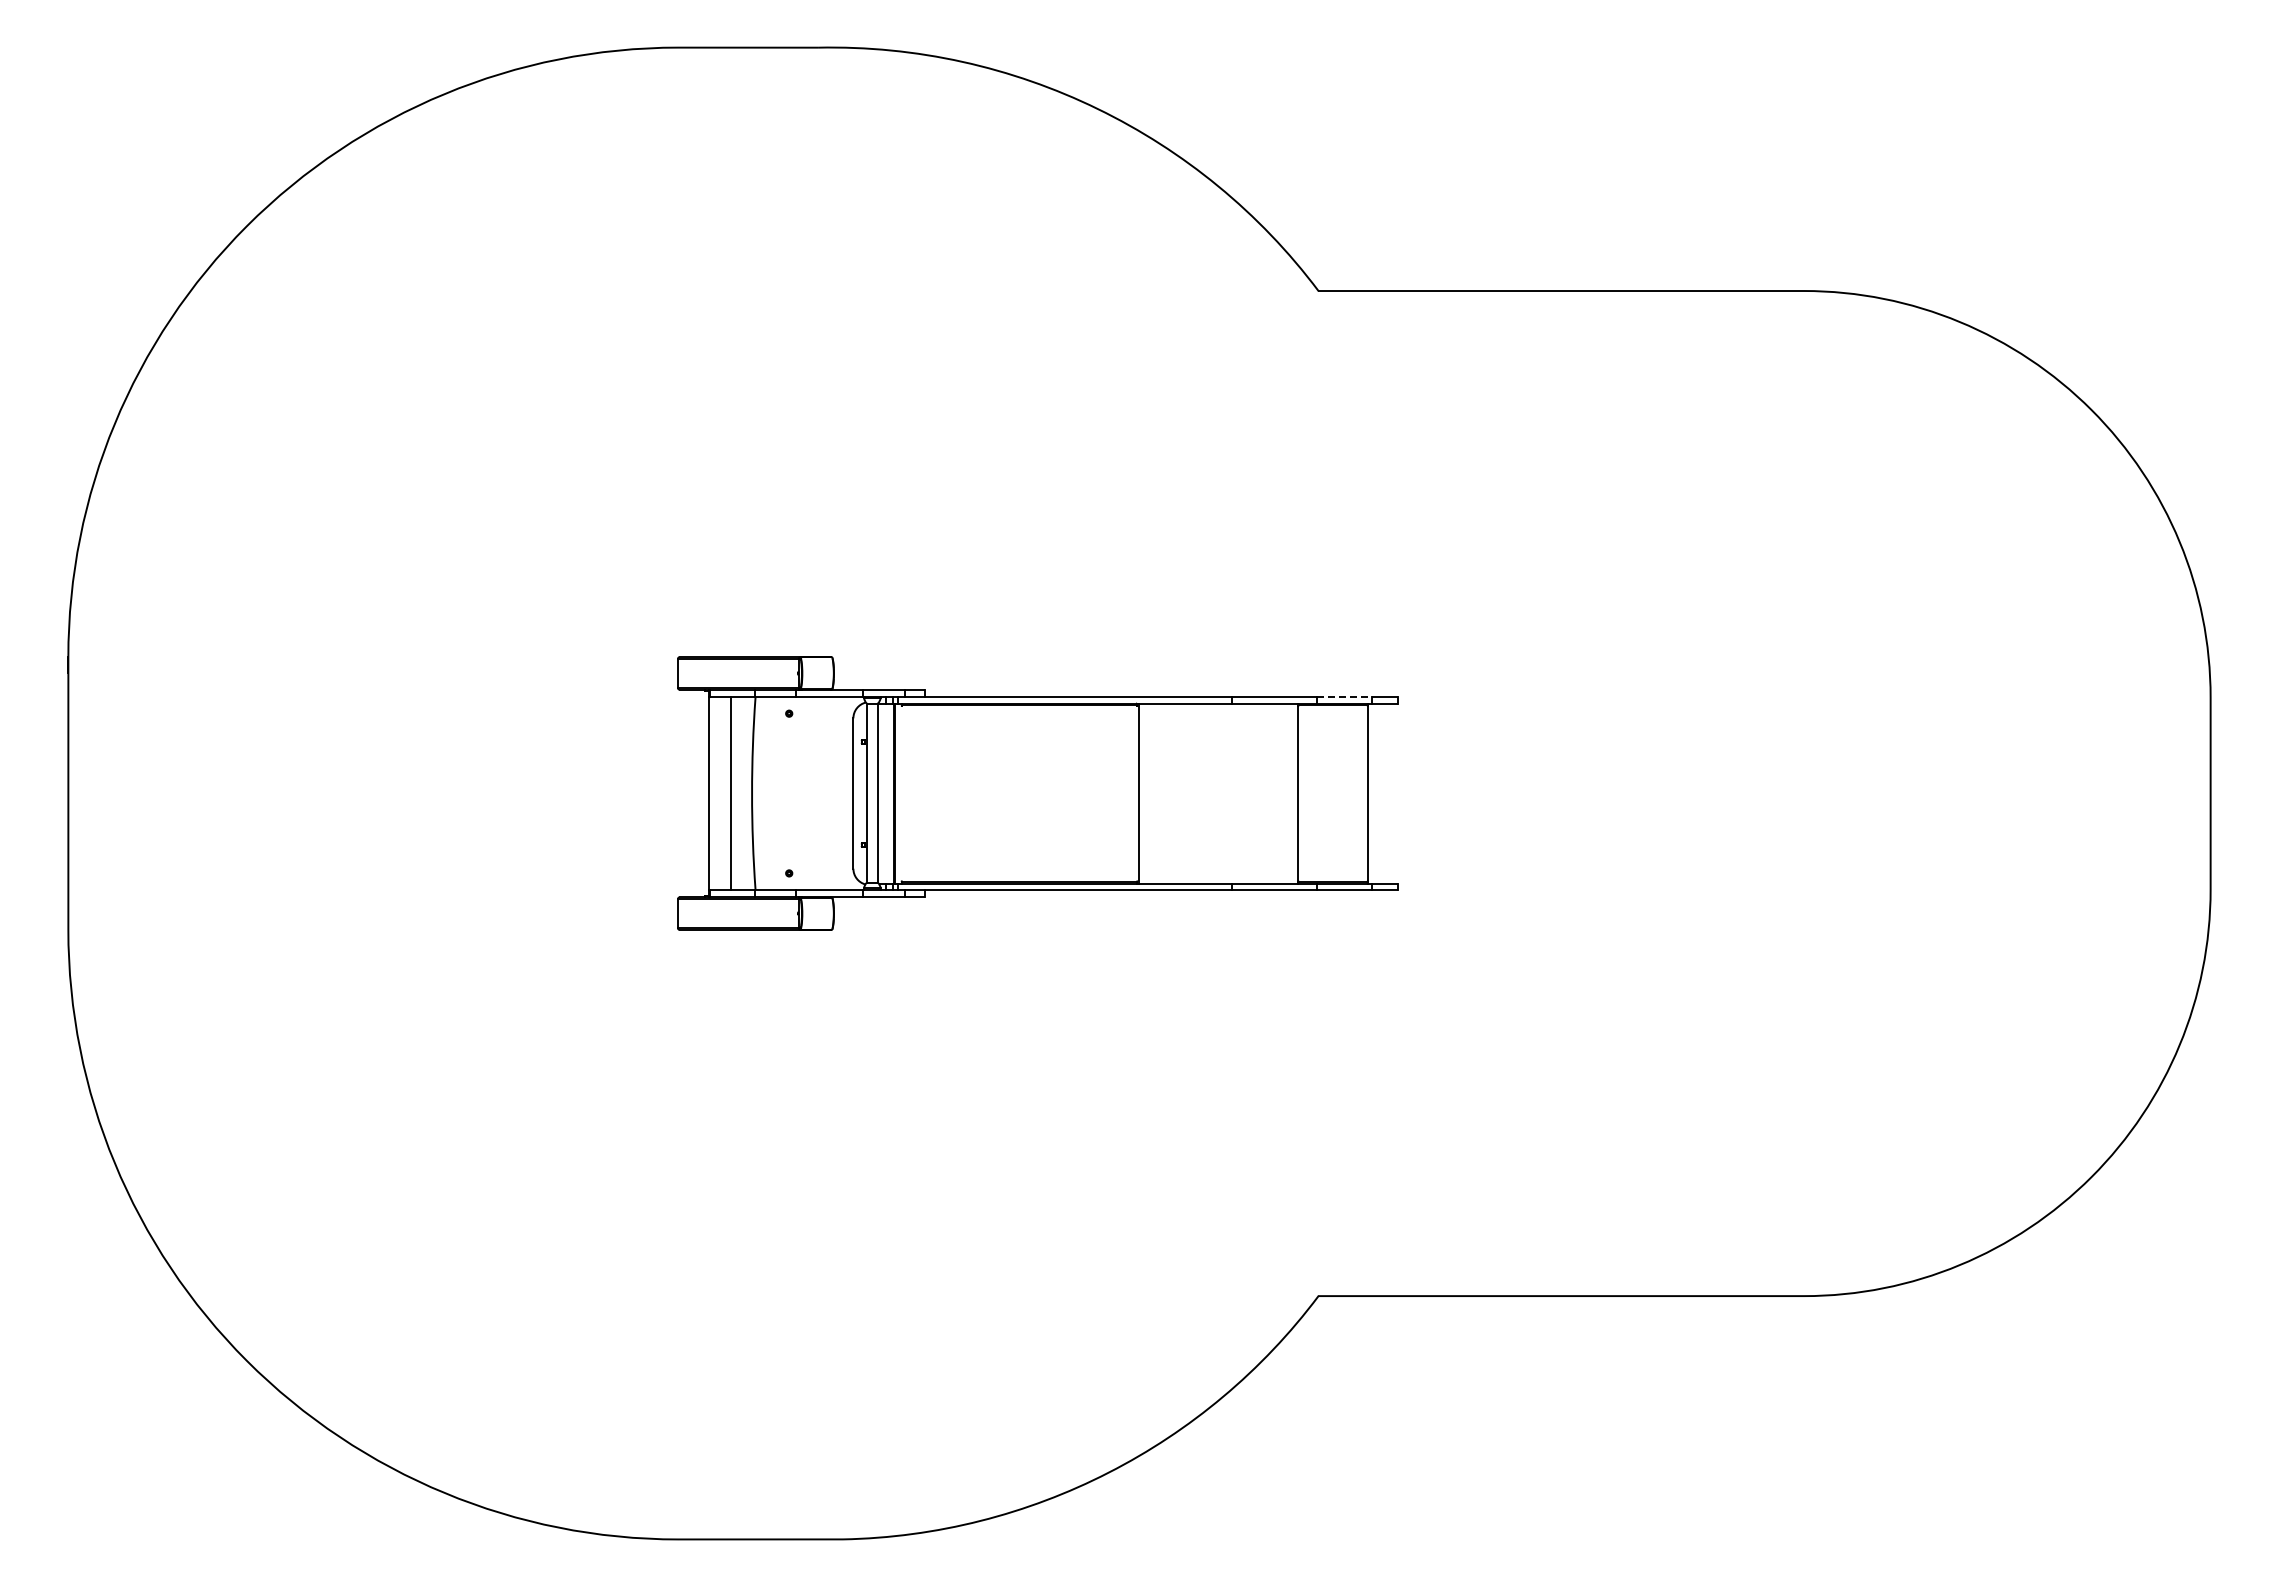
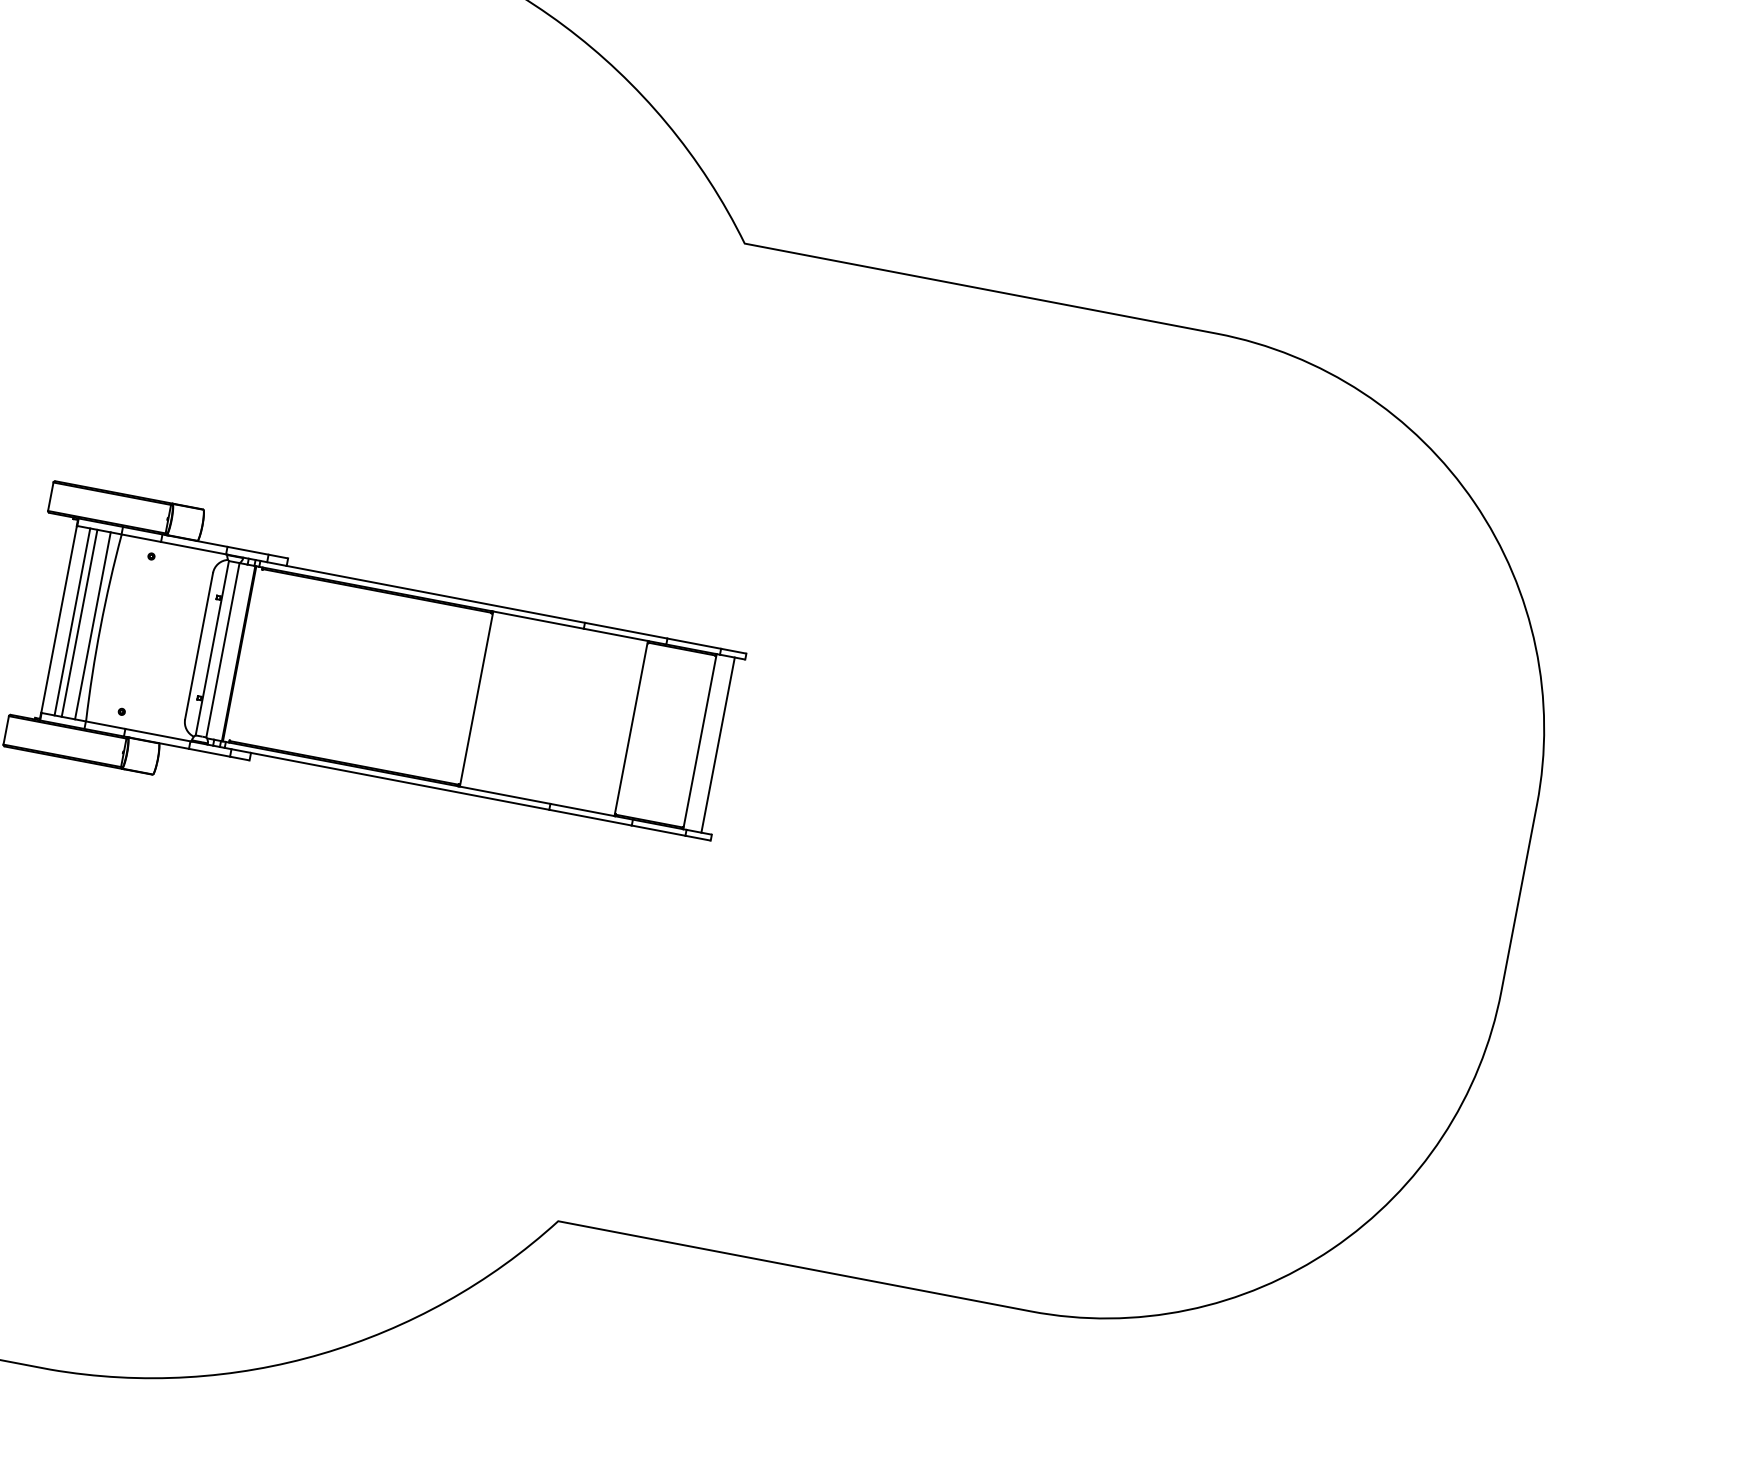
line: (1344, 697) -> (694, 643), dashed -> solid
line: (723, 793) -> (72, 621), added
line: (744, 793) -> (93, 625), added
line: (1386, 793) -> (717, 744), added

